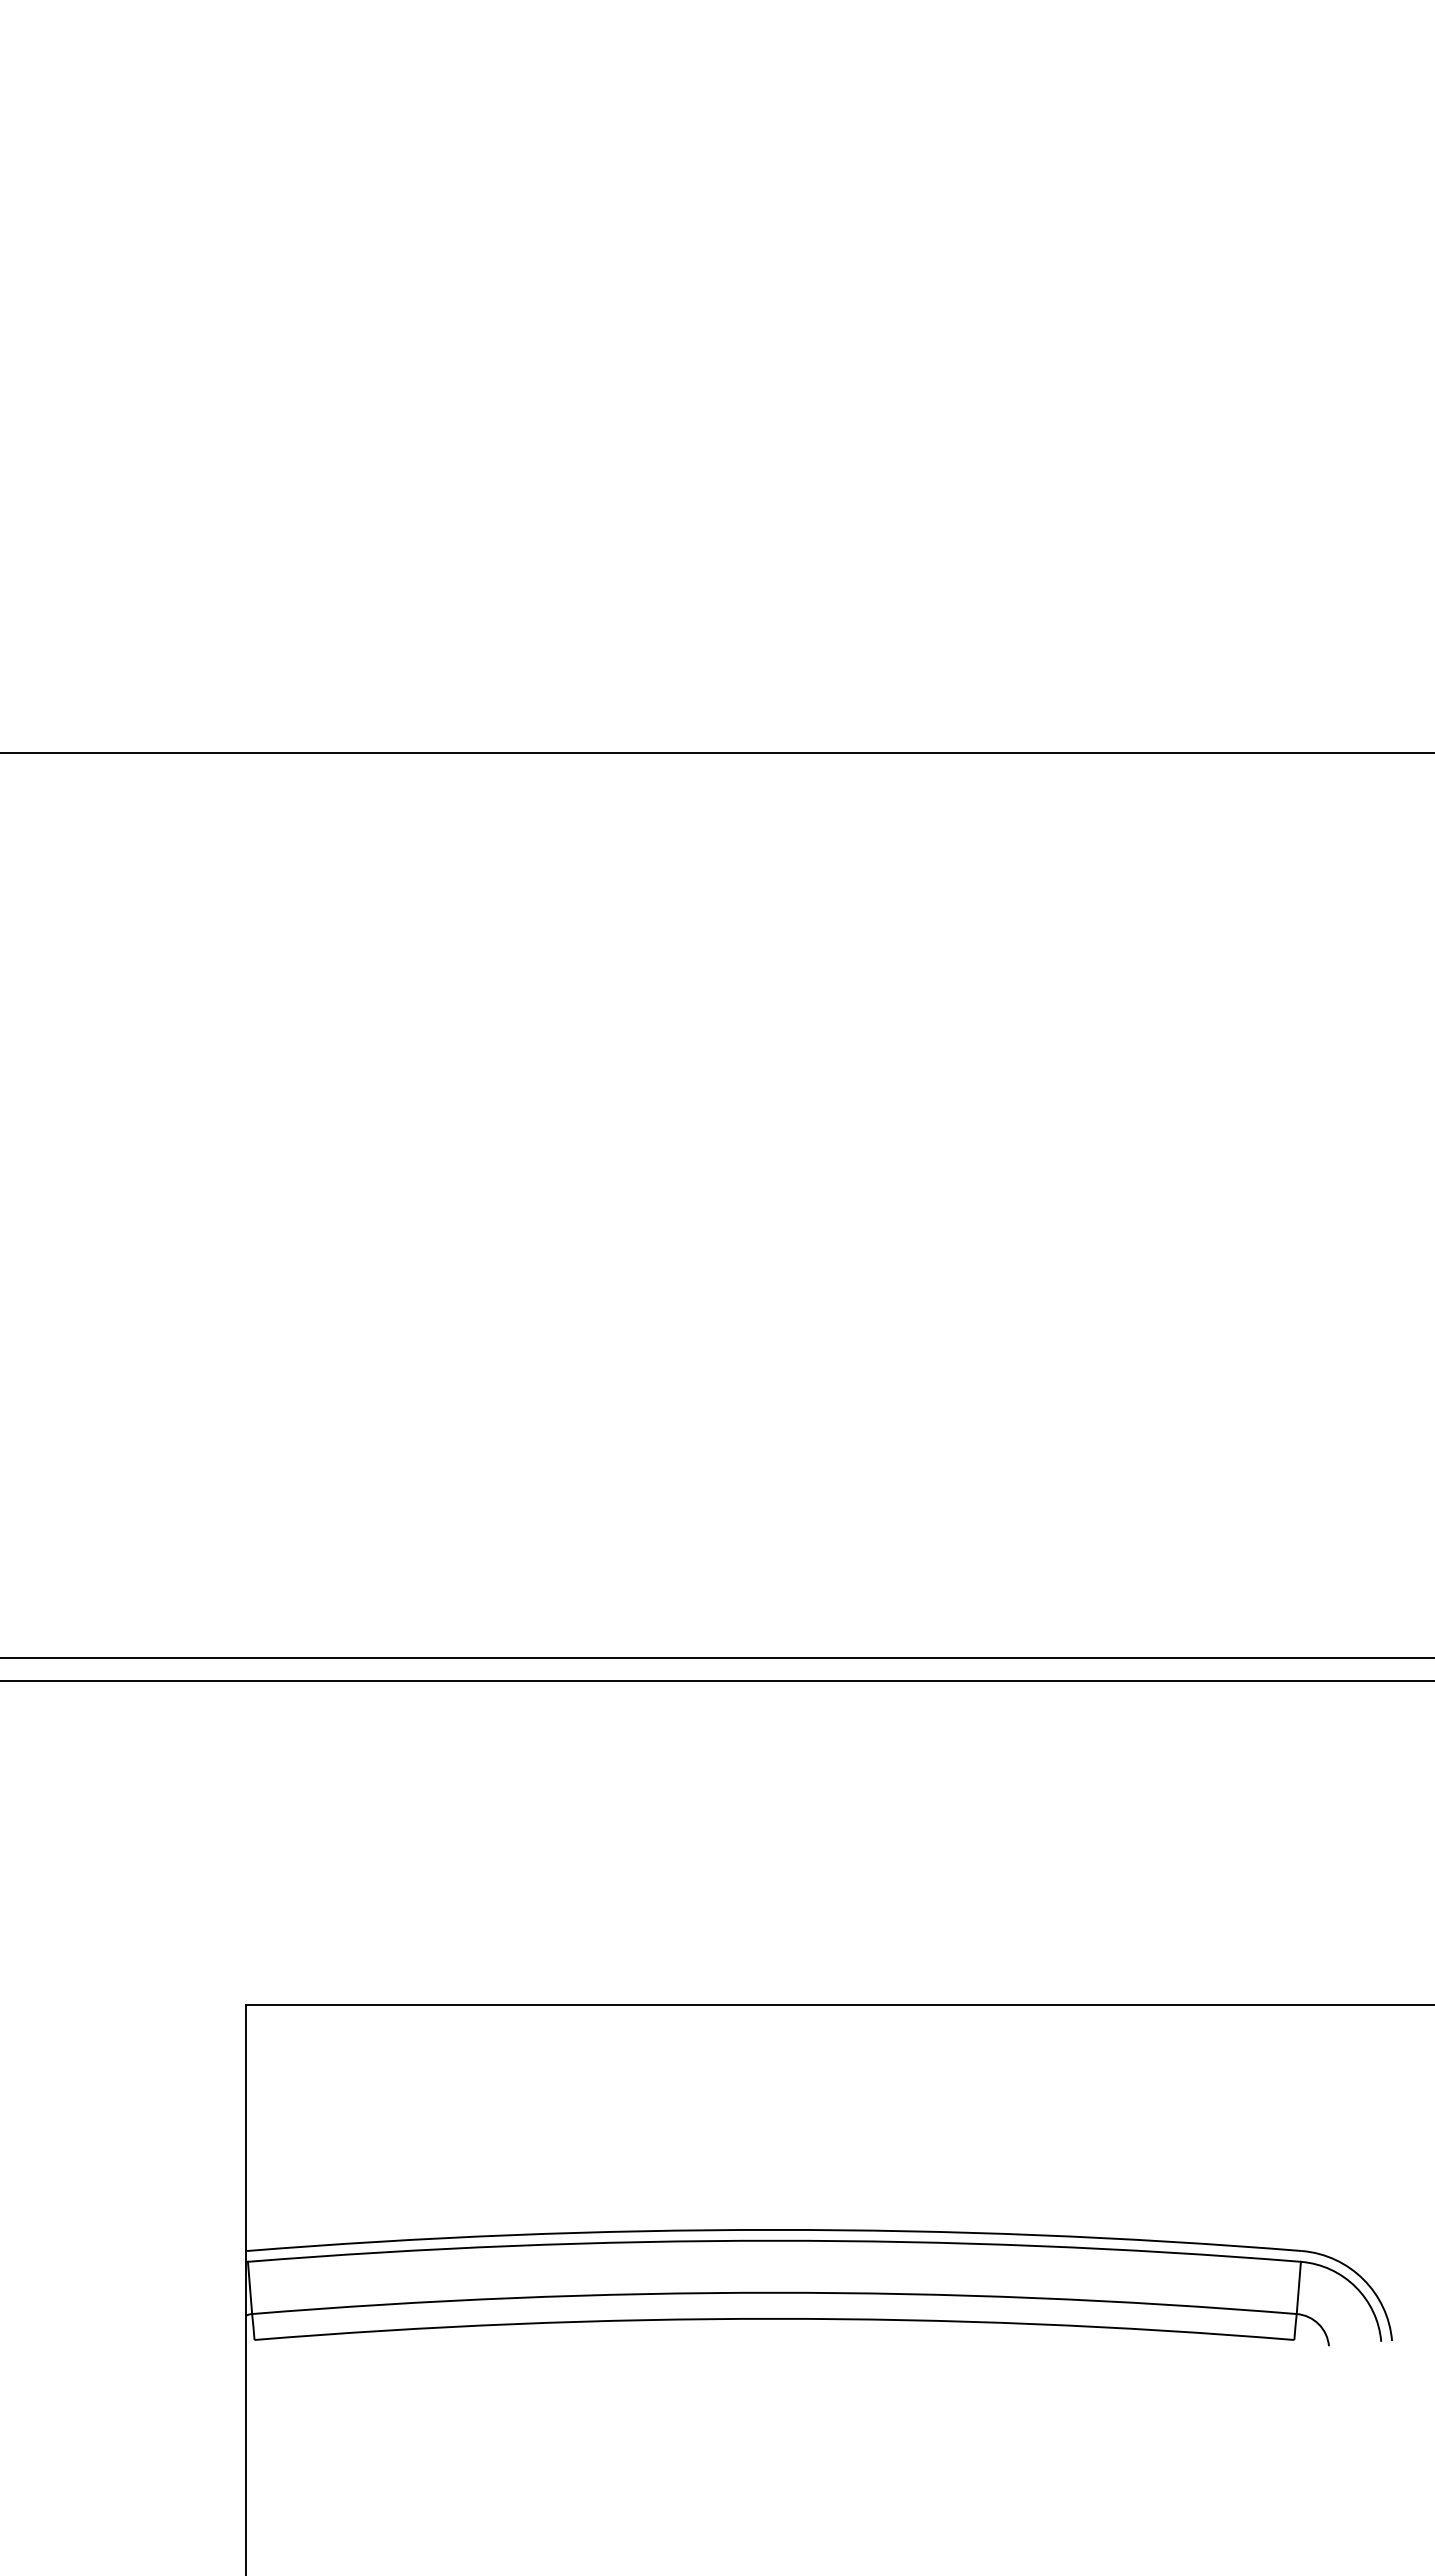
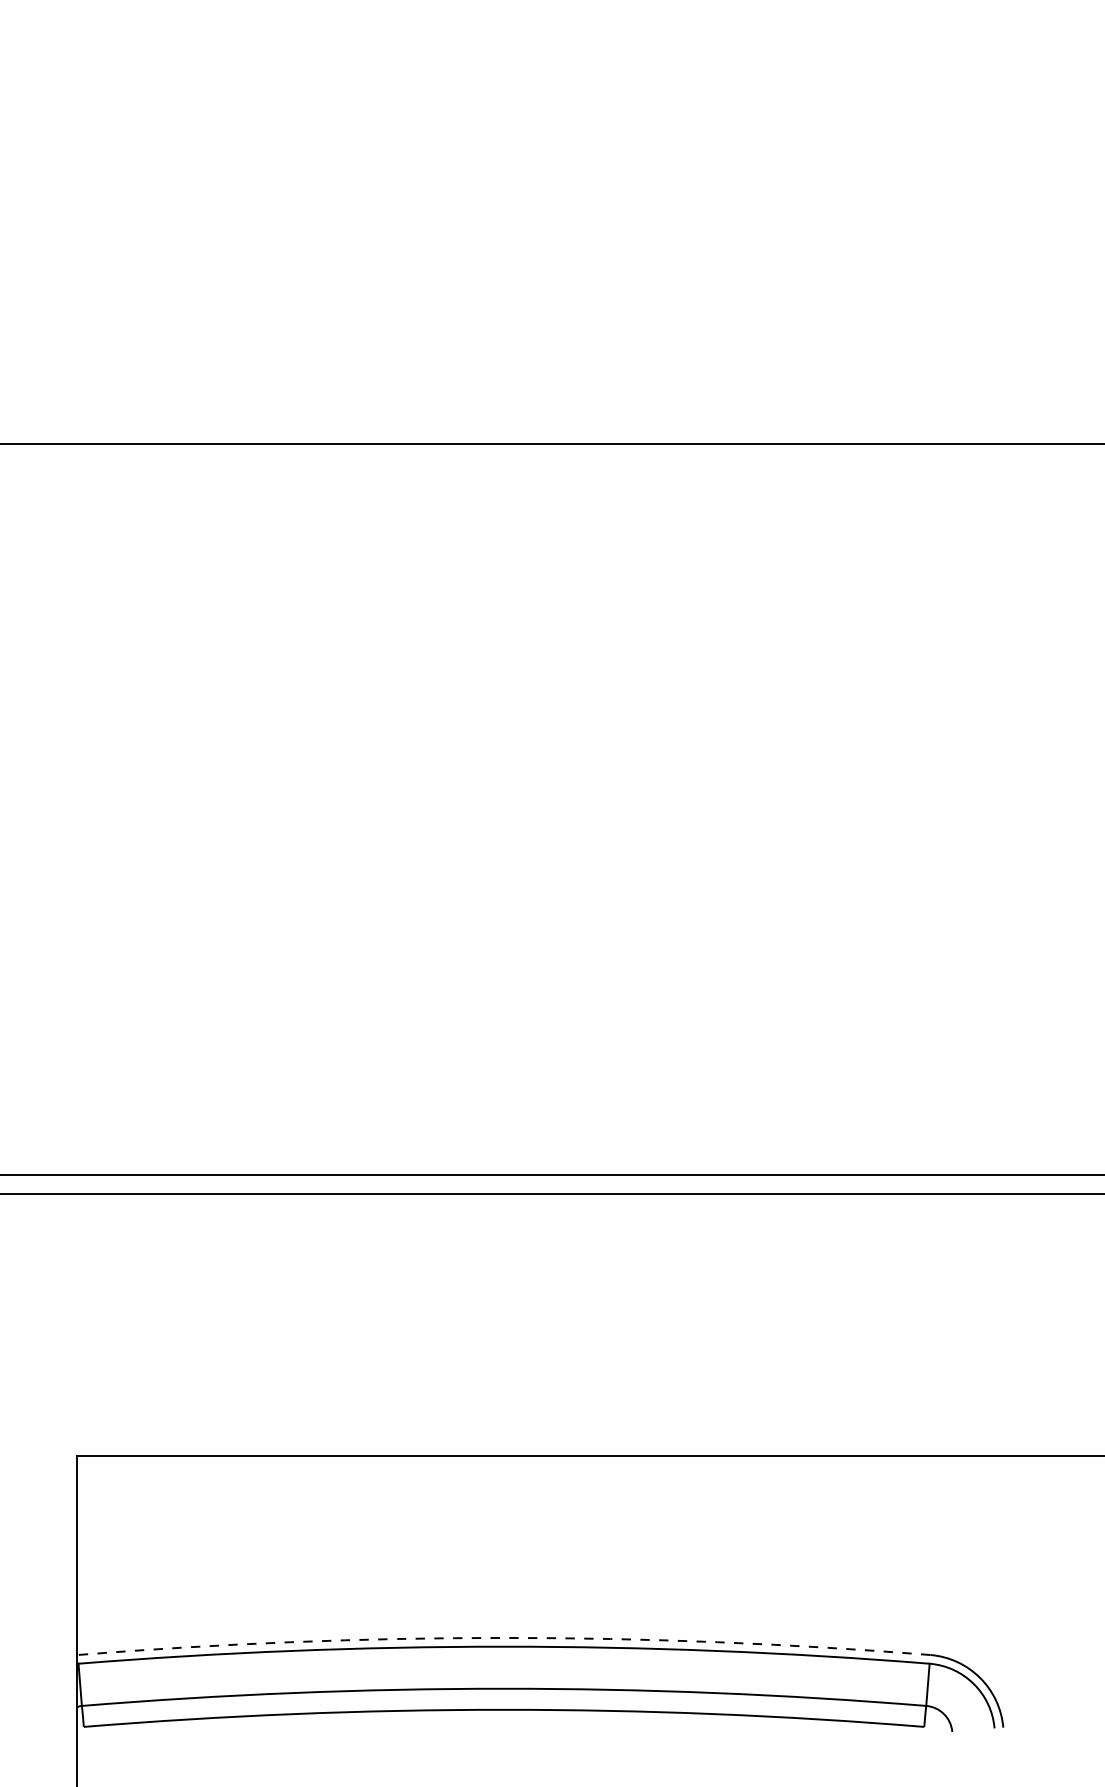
arc: (774, 2229) -> (504, 1637), solid -> dashed

